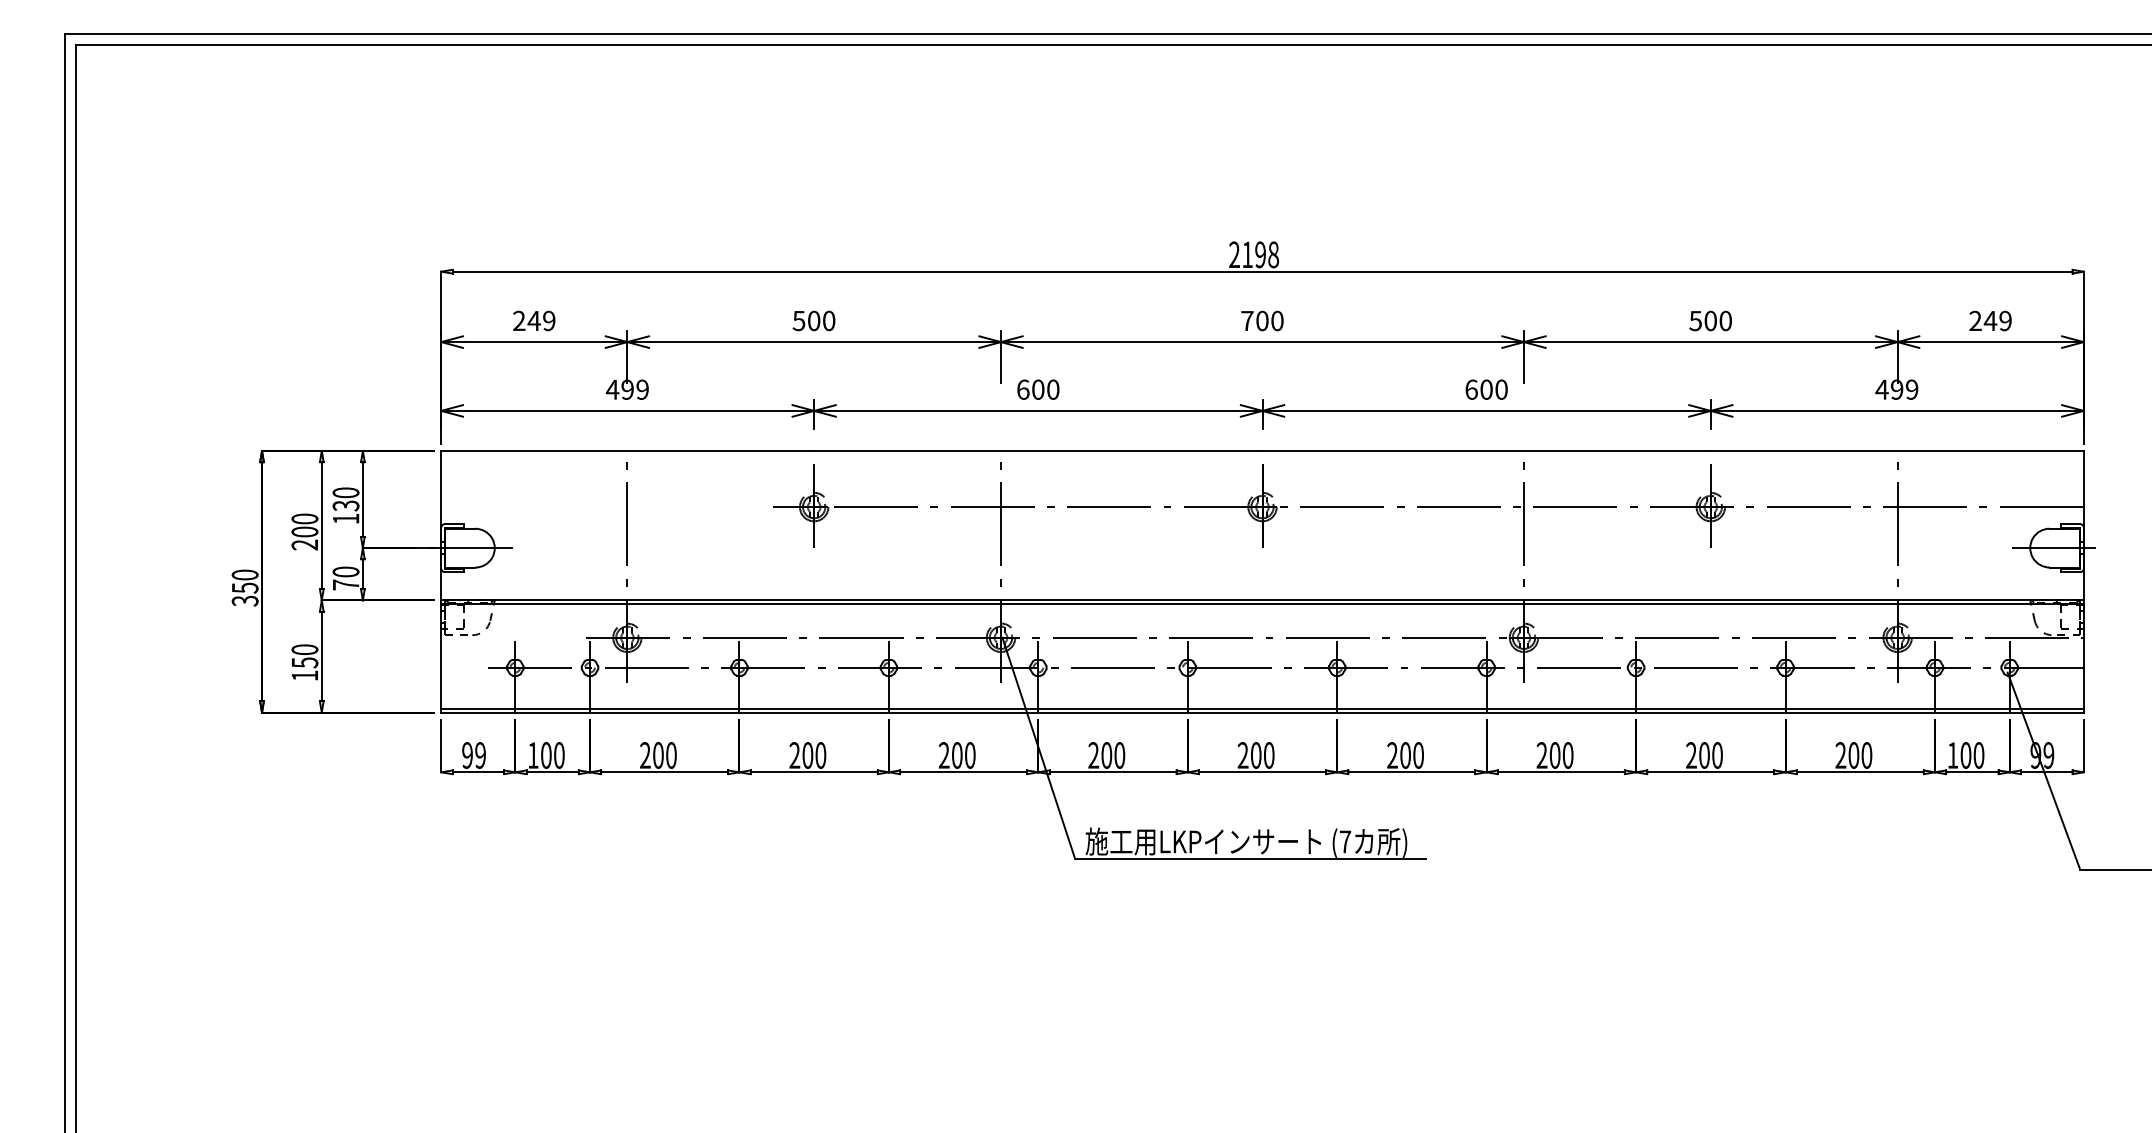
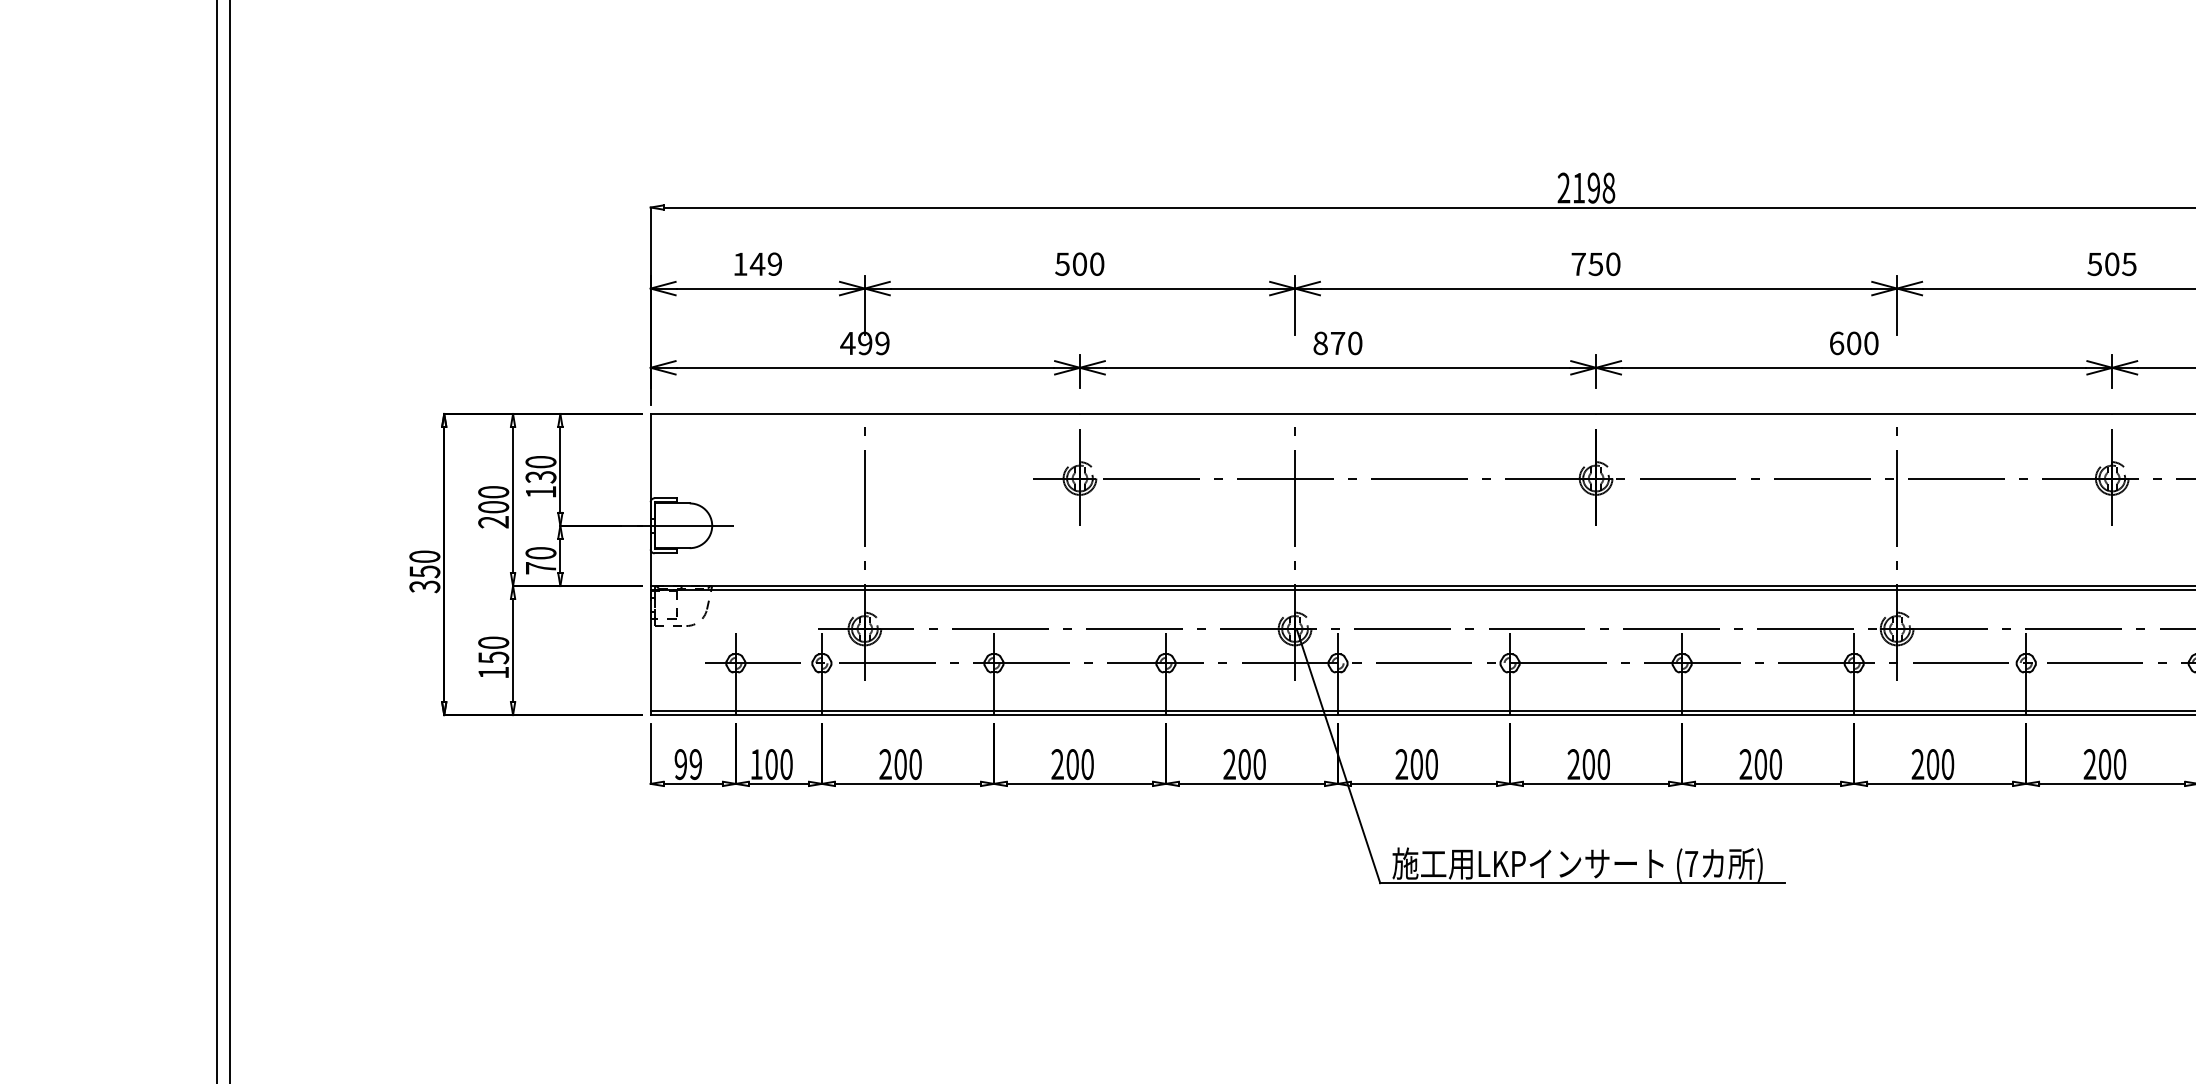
text: (519, 320) -> (740, 263), 249 -> 149
text: (1262, 320) -> (1596, 263), 700 -> 750
text: (1725, 320) -> (2129, 263), 500 -> 505
text: (1030, 389) -> (1328, 343), 600 -> 870

